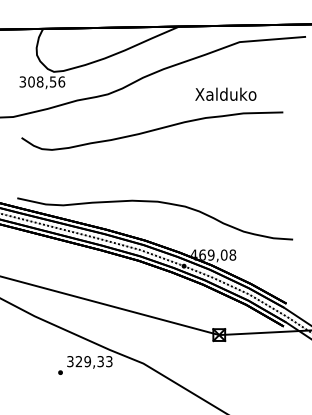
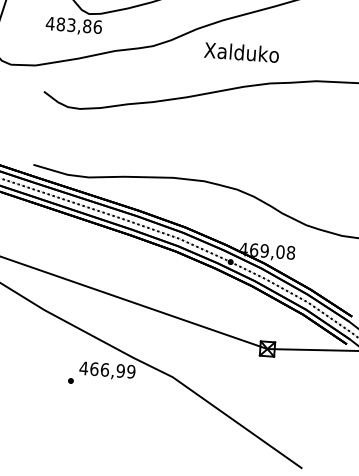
text: (37, 81) -> (68, 24), 308,56 -> 483,86
text: (225, 93) -> (241, 51), moved
text: (89, 361) -> (107, 369), 329,33 -> 466,99

